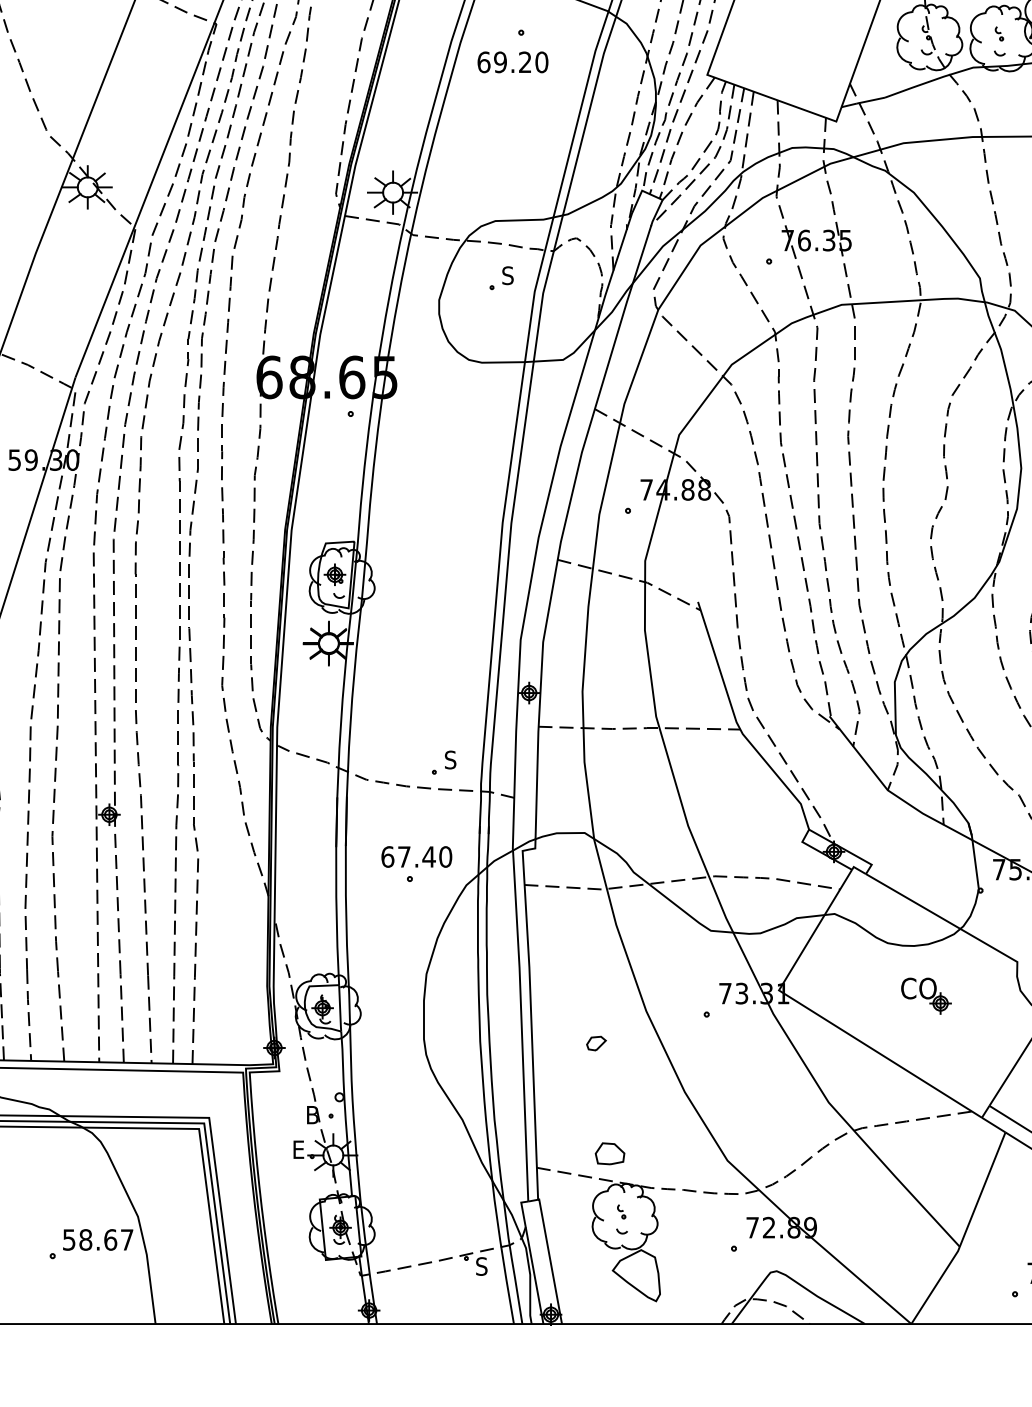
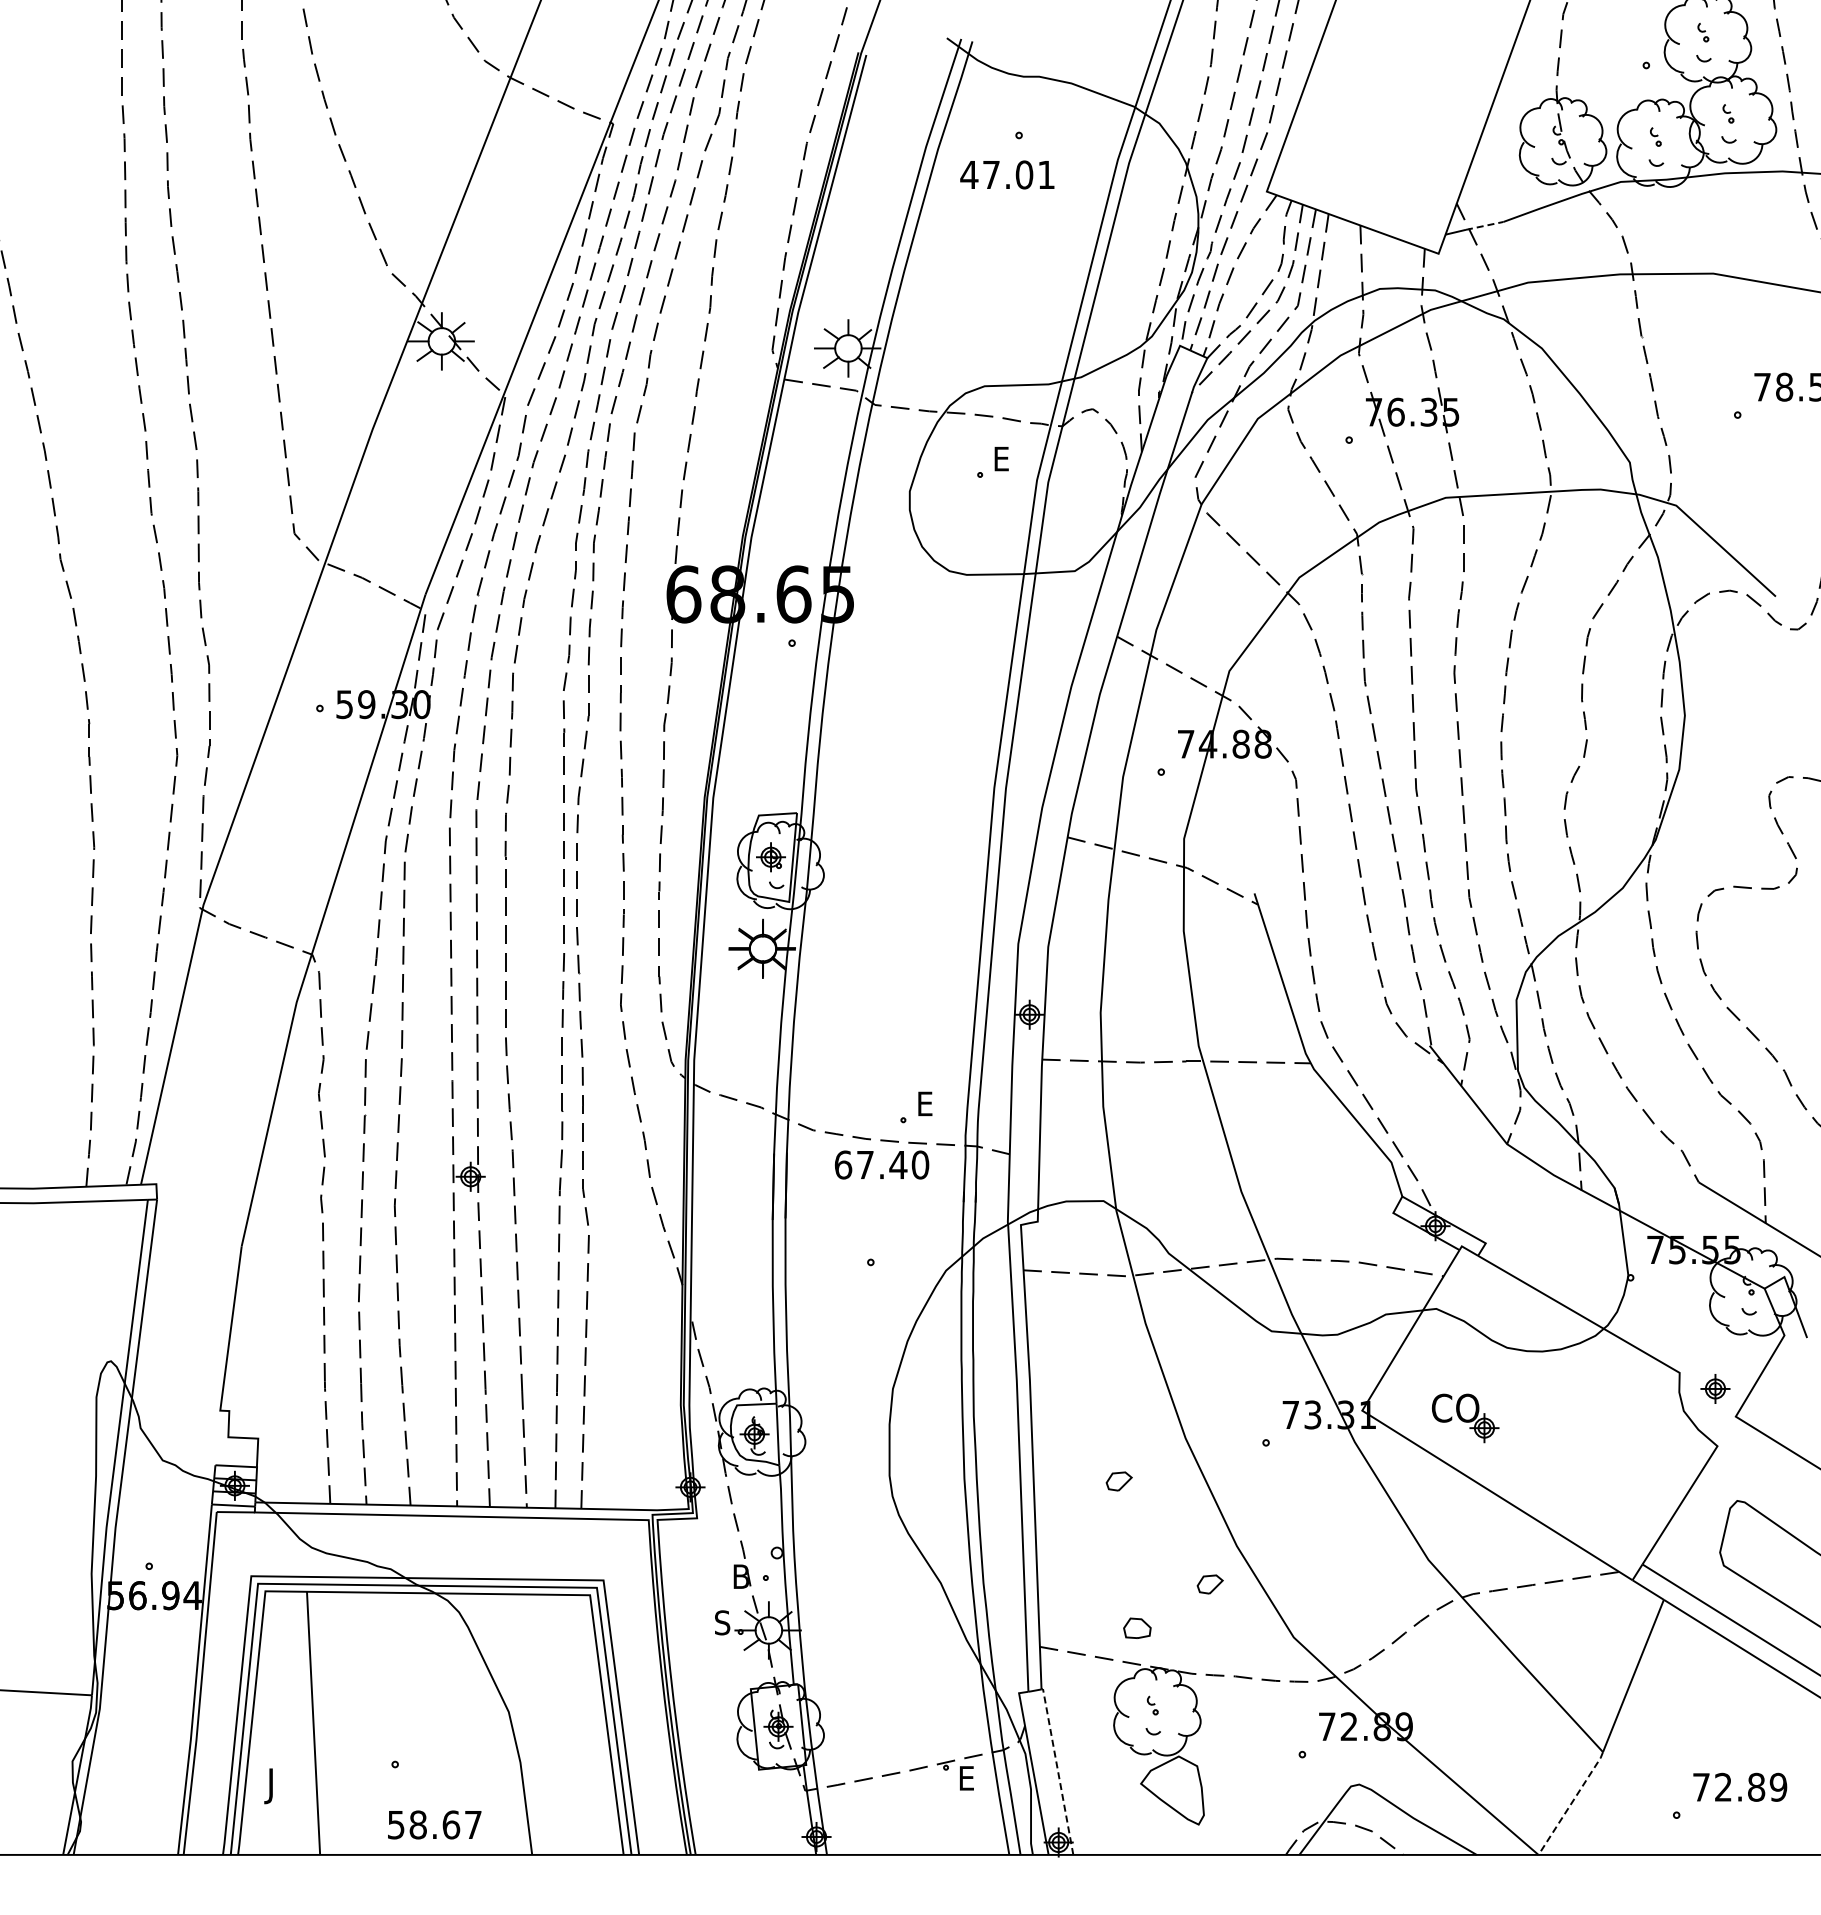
text: (512, 62) -> (1007, 174), 69.20 -> 47.01
line: (871, 100) -> (1485, 225), solid -> dashed
text: (508, 275) -> (1001, 458), S -> E
text: (450, 759) -> (924, 1103), S -> E
text: (417, 856) -> (882, 1164), moved
part: (926, 996) -> (1465, 1418), moved
part: (664, 1120) -> (1209, 1584), added
text: (298, 1149) -> (722, 1622), E -> S
part: (610, 1153) -> (1137, 1628), size x0.7
text: (98, 1239) -> (434, 1824), moved
line: (550, 1260) -> (1057, 1770), solid -> dashed
text: (481, 1265) -> (966, 1777), S -> E
line: (936, 1285) -> (1571, 1803), solid -> dashed

